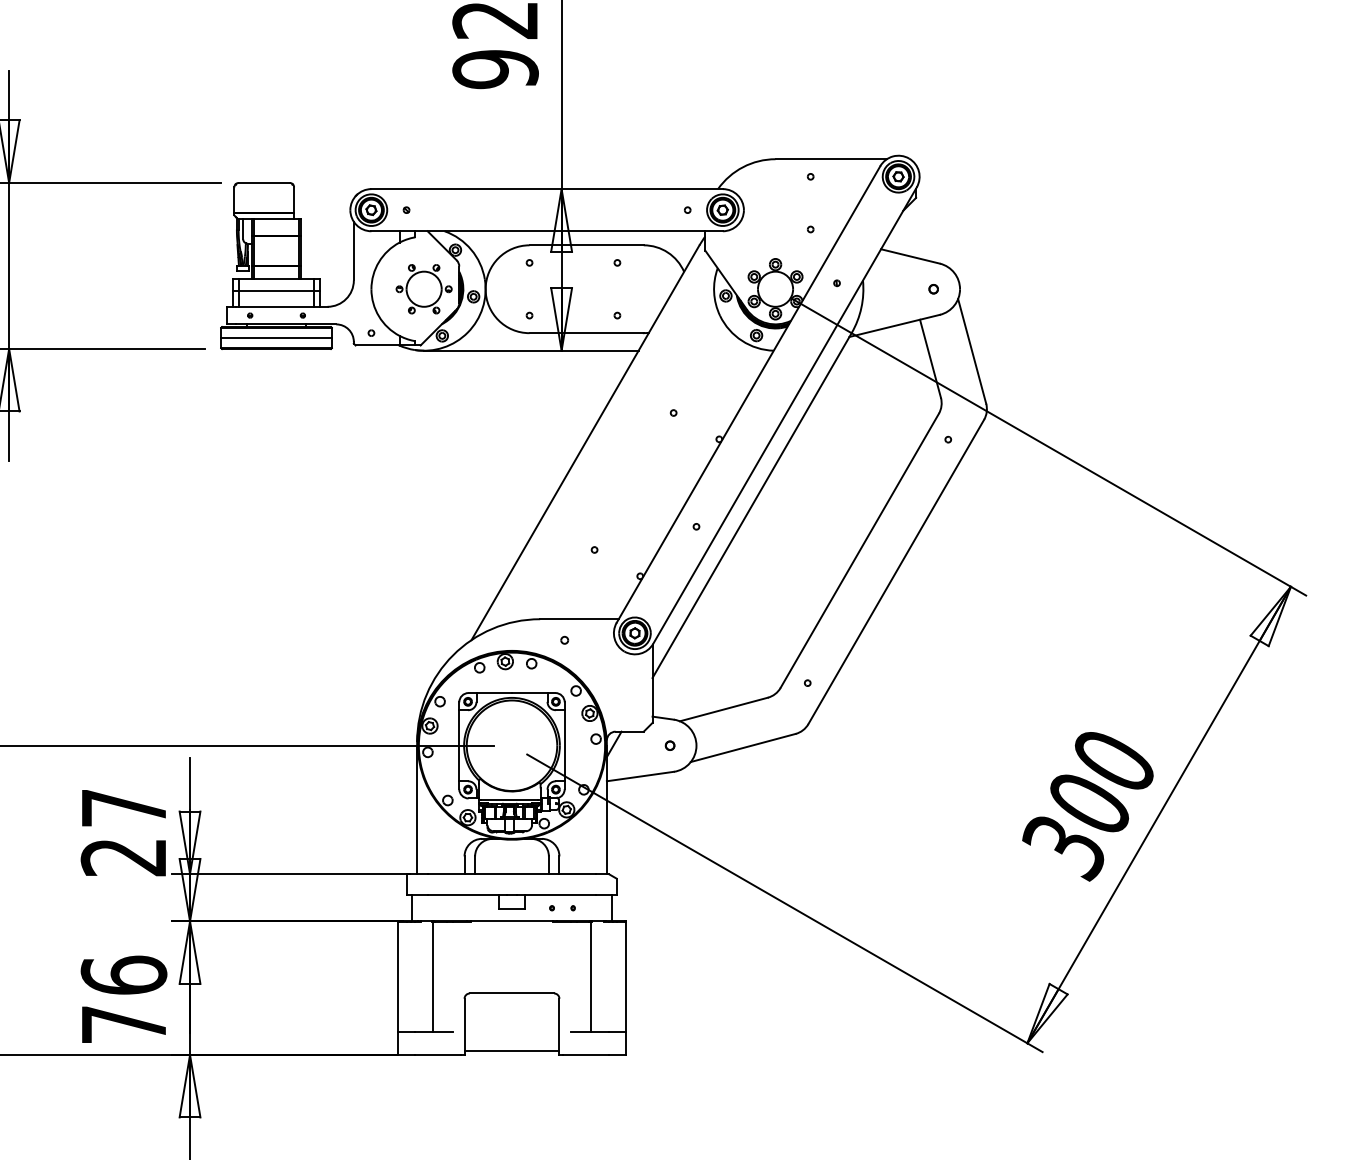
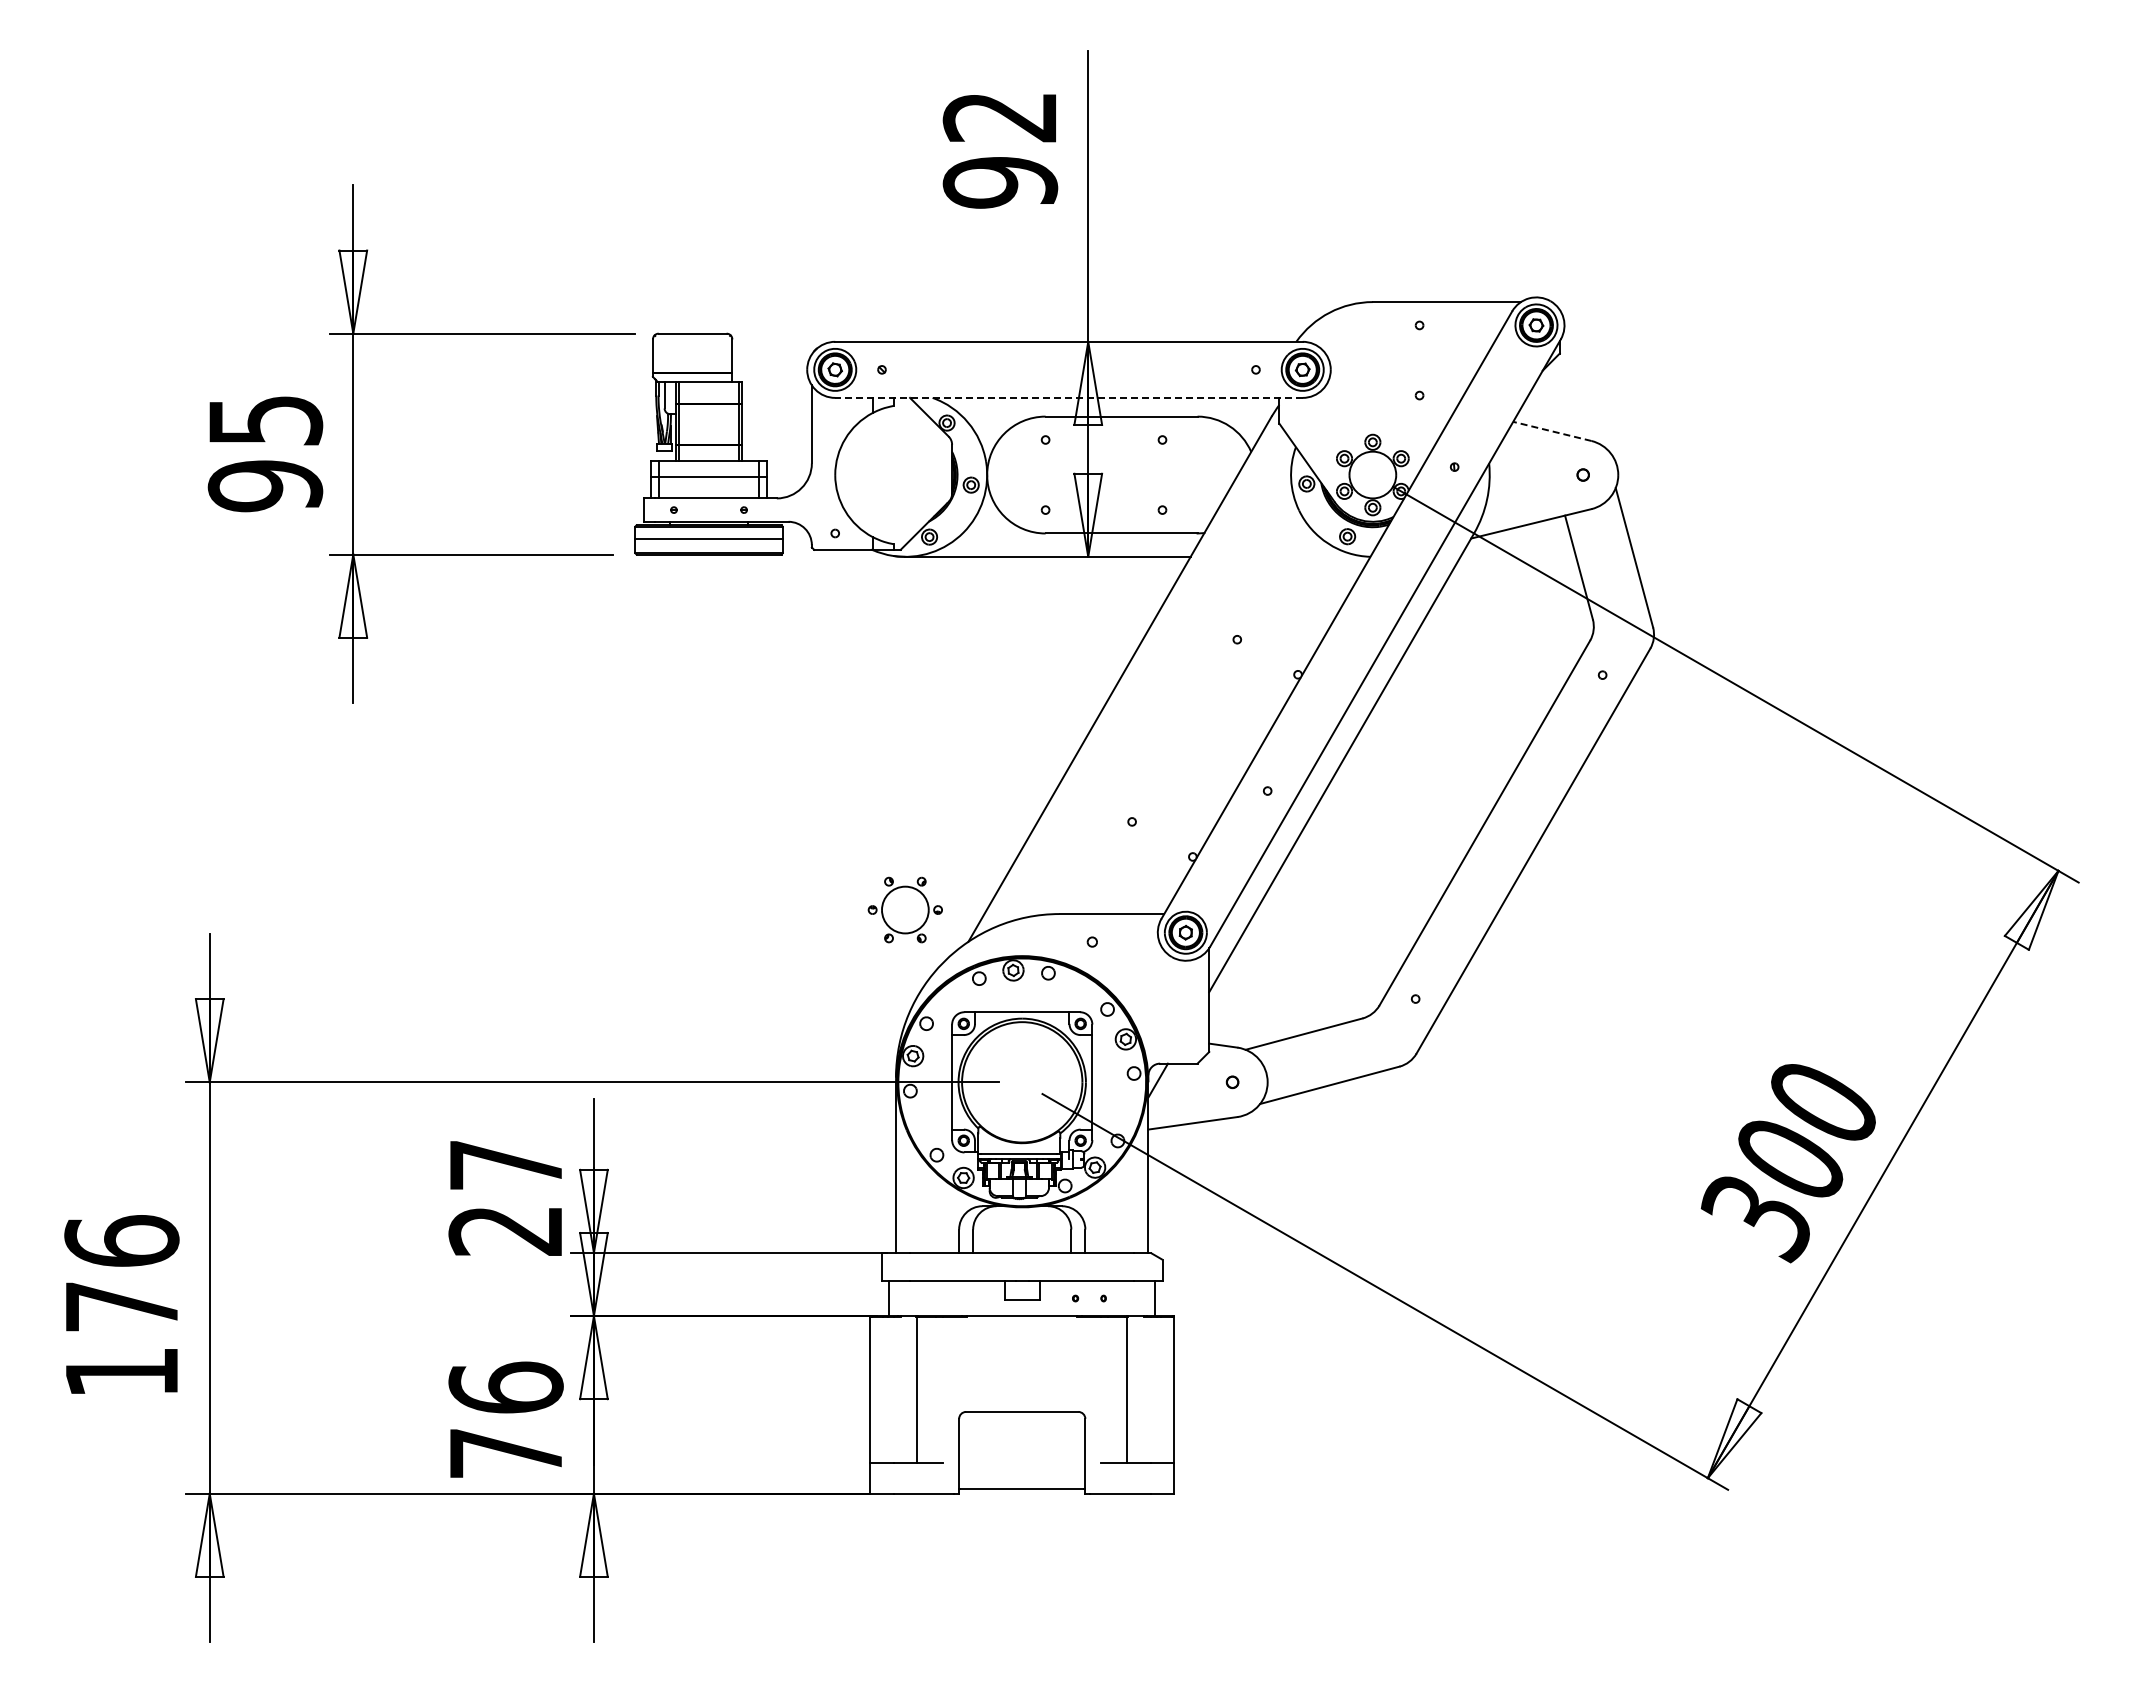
line: (547, 230) -> (1069, 397), solid -> dashed
line: (909, 256) -> (1551, 431), solid -> dashed
part: (423, 288) -> (904, 909), moved

